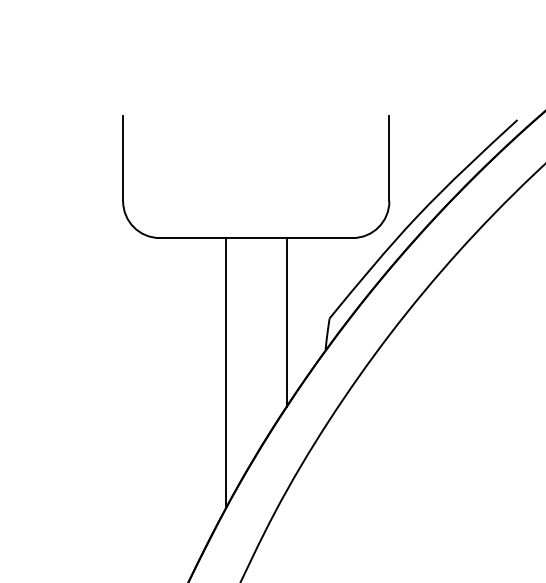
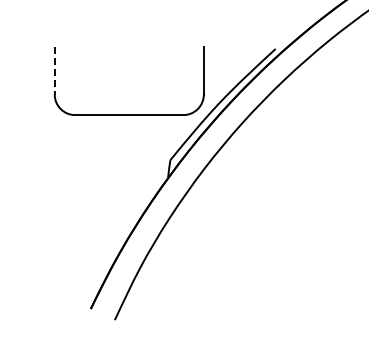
line: (122, 158) -> (54, 70), solid -> dashed
line: (286, 322) -> (146, 162), removed
line: (226, 372) -> (112, 190), removed

